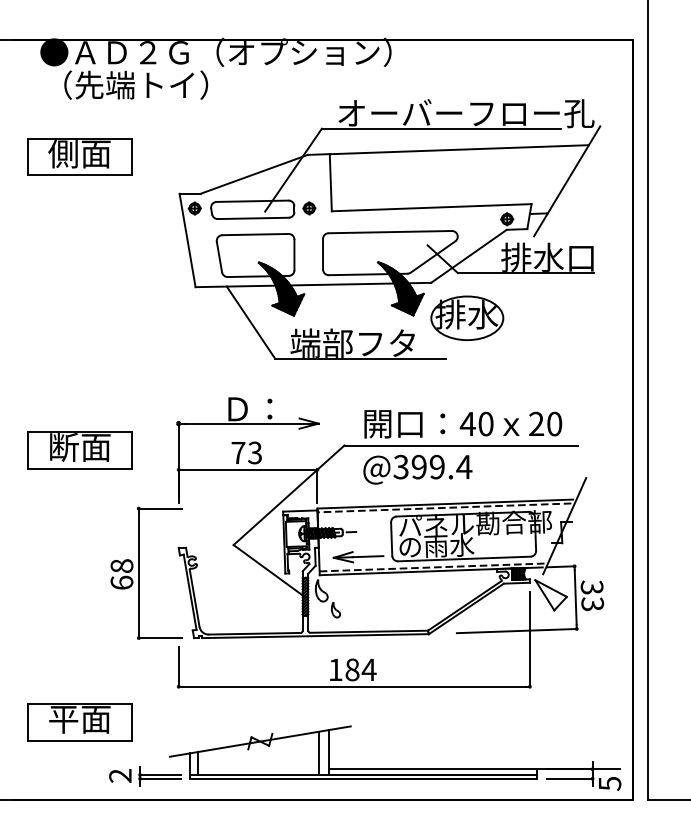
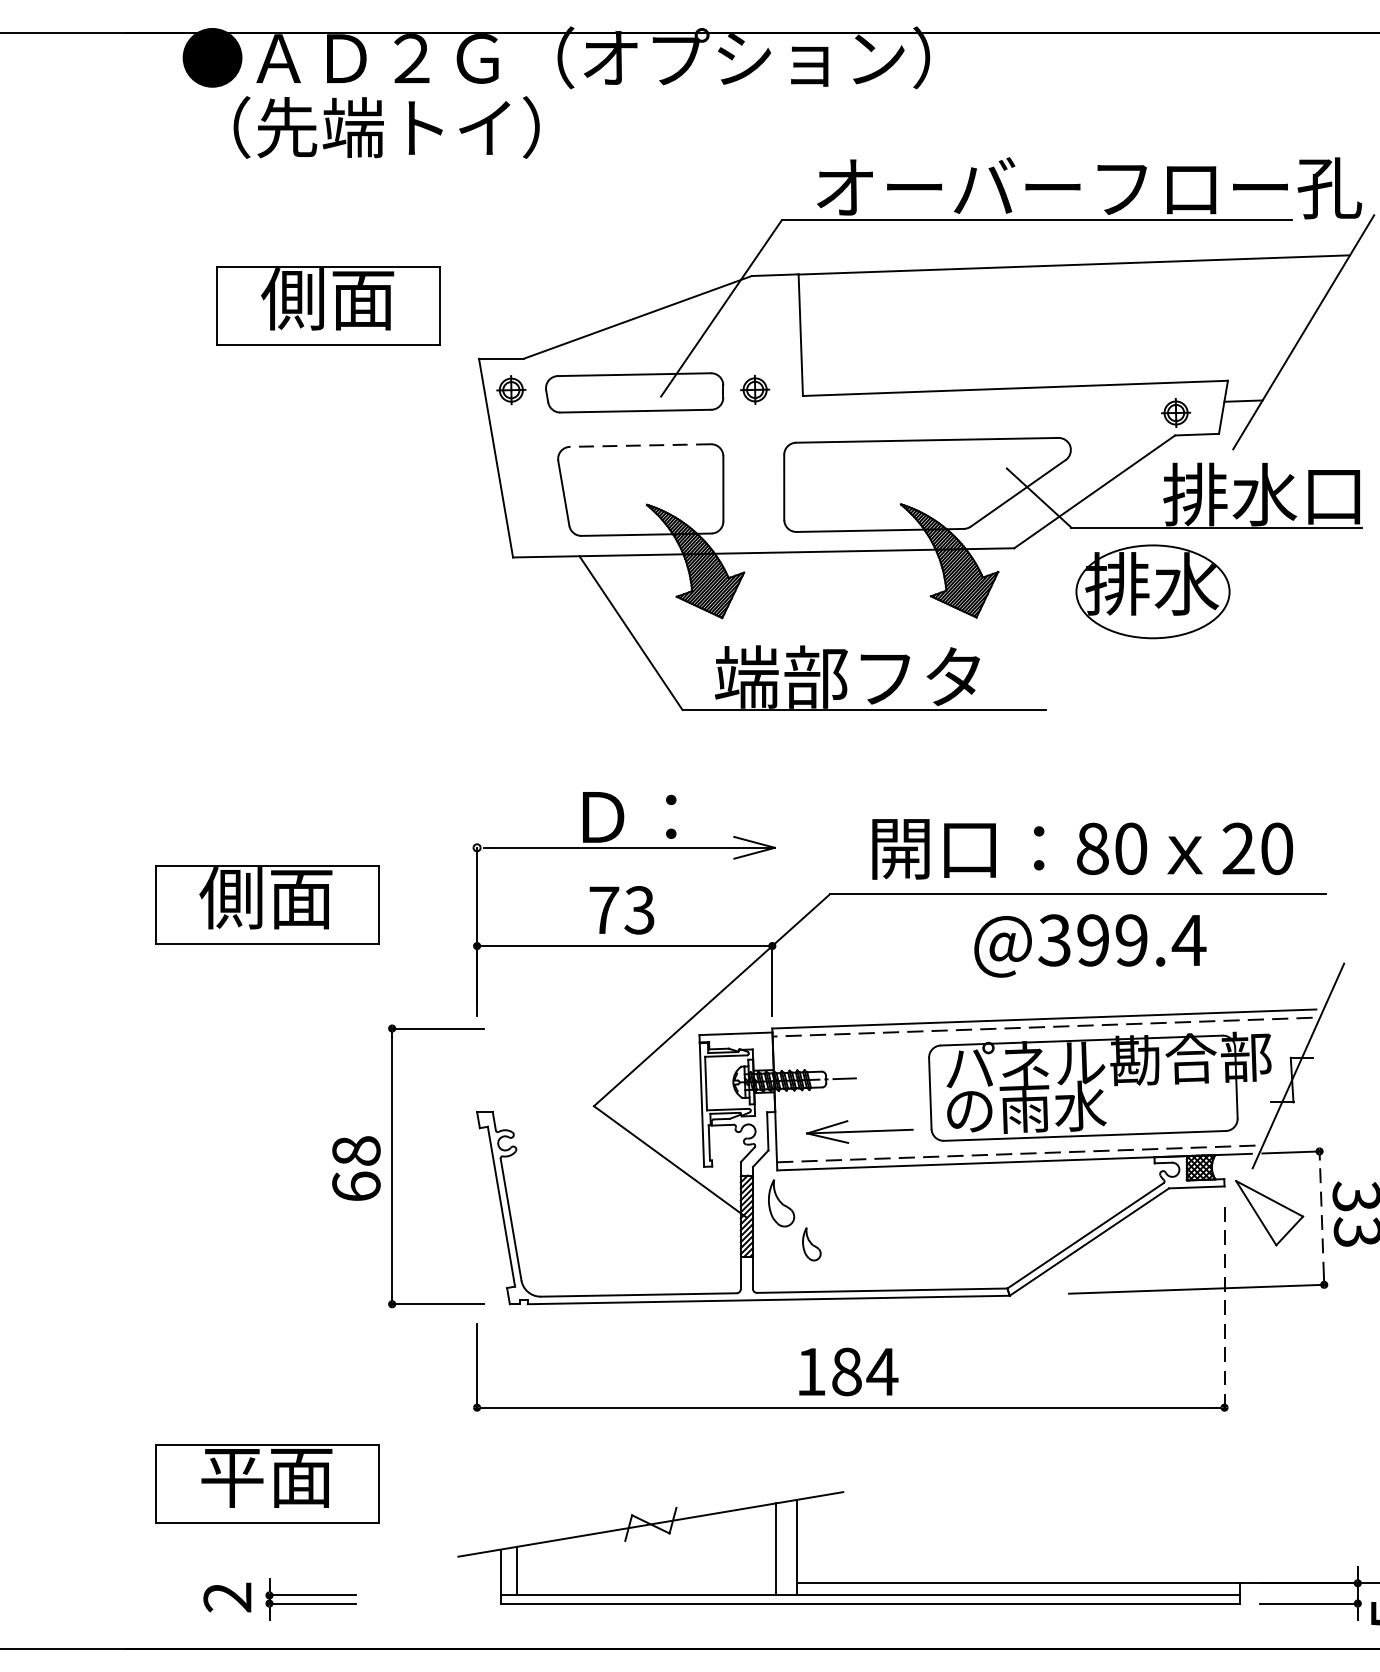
part: (79, 156) -> (327, 304), moved
line: (255, 234) -> (640, 445), solid -> dashed
part: (467, 317) -> (1153, 590), moved
text: (467, 423) -> (1091, 847), 40 -> 80
text: (63, 447) -> (231, 898), 断面 -> 側面
text: (417, 469) -> (1089, 945), moved
line: (575, 597) -> (1321, 1217), solid -> dashed
line: (529, 640) -> (1223, 1309), solid -> dashed
part: (145, 776) -> (280, 1598), moved

